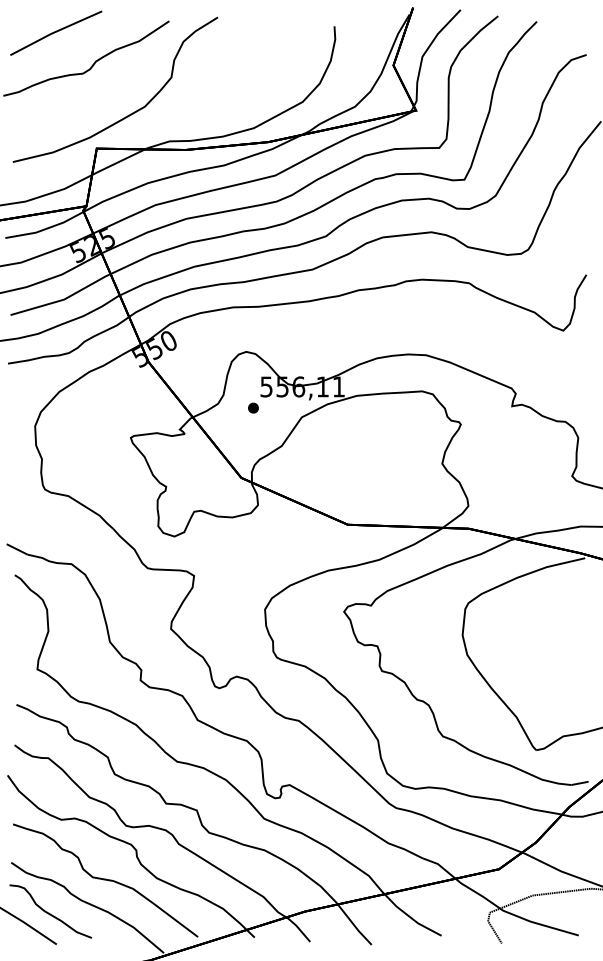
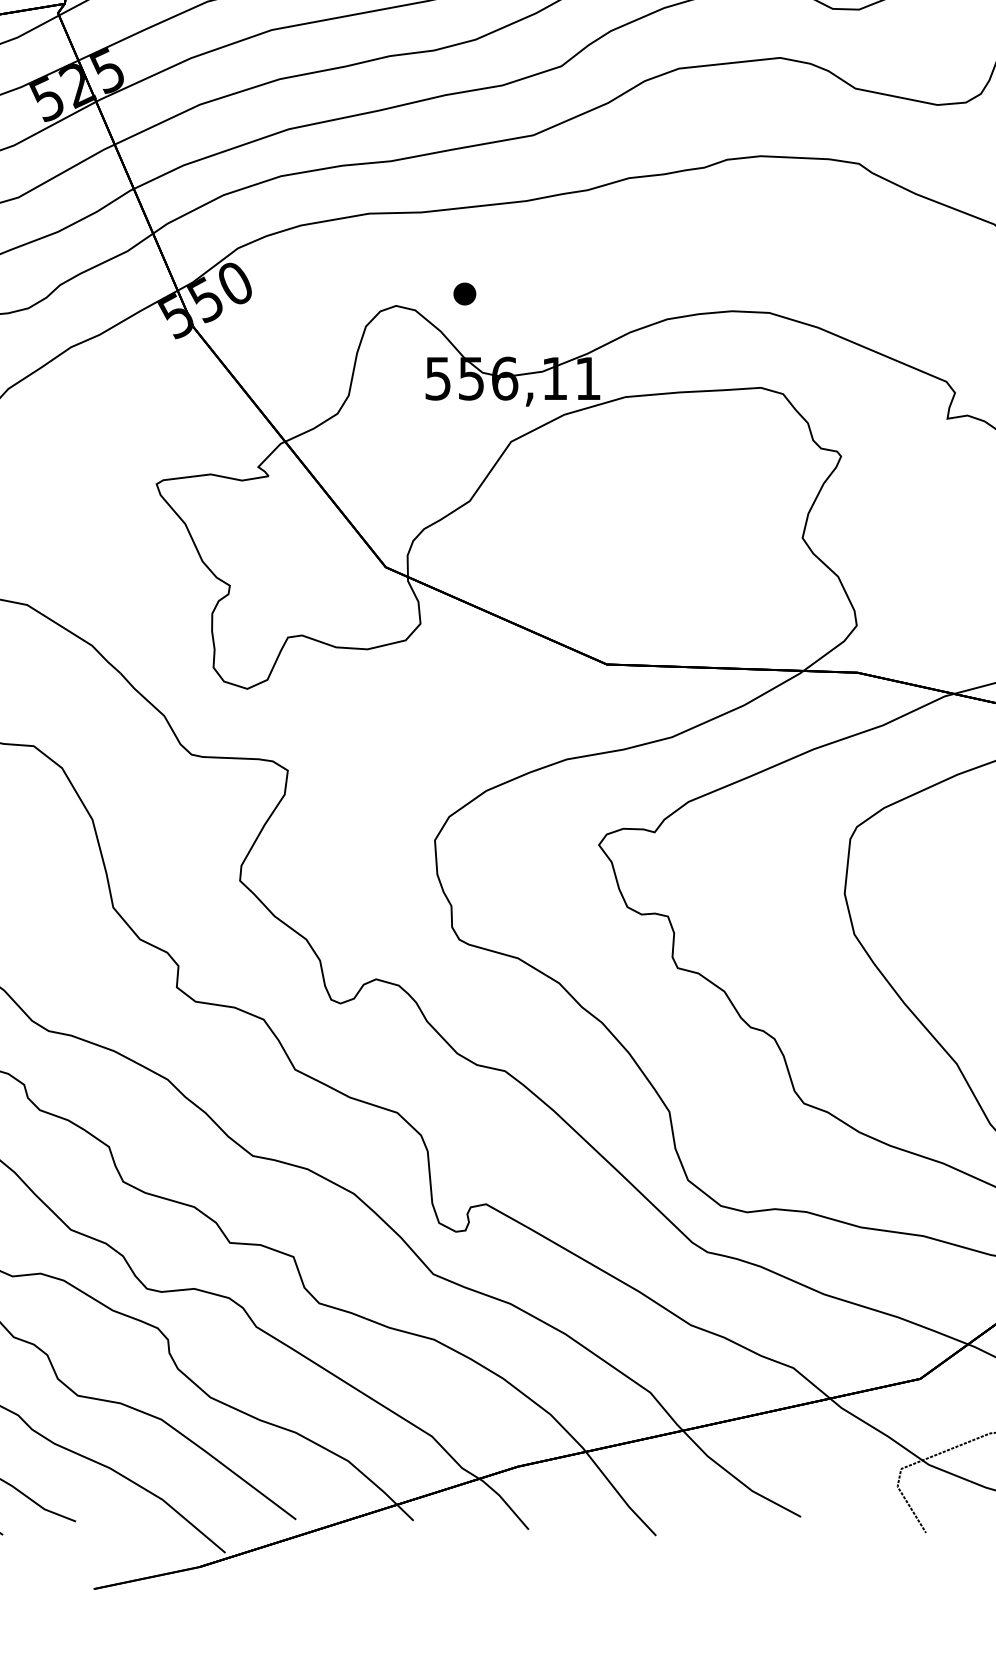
part: (253, 407) -> (464, 292), moved

